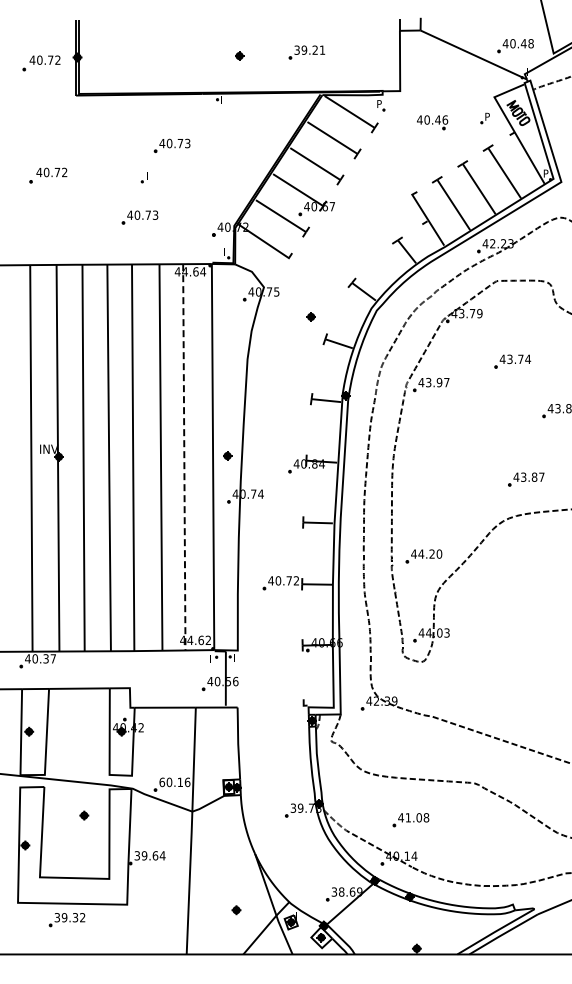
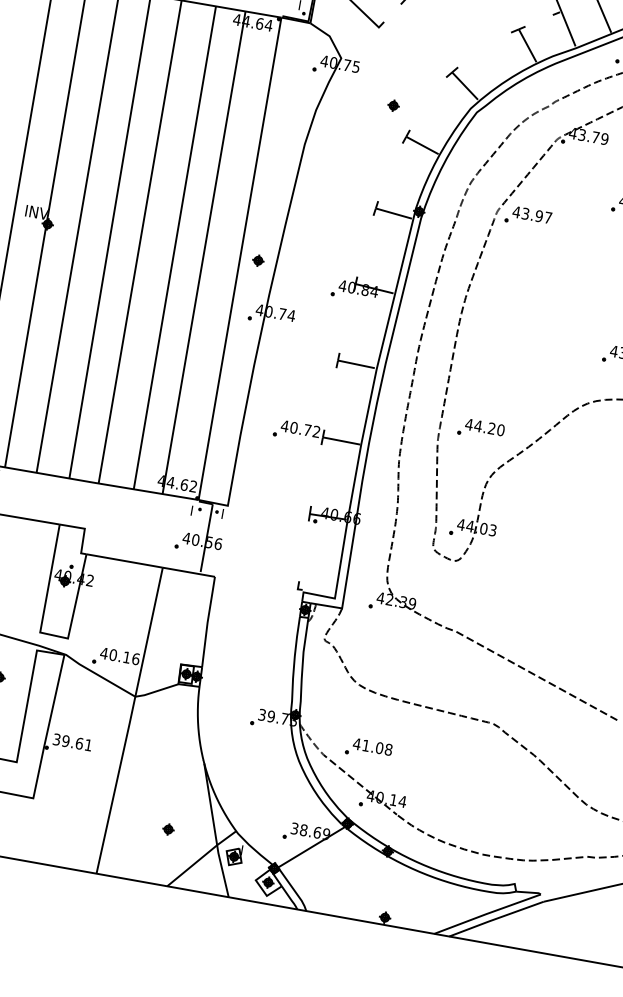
line: (184, 457) -> (204, 253), dashed -> solid
text: (162, 782) -> (104, 653), 60.16 -> 40.16
part: (410, 820) -> (368, 749), moved
text: (162, 855) -> (88, 744), 39.64 -> 39.61

